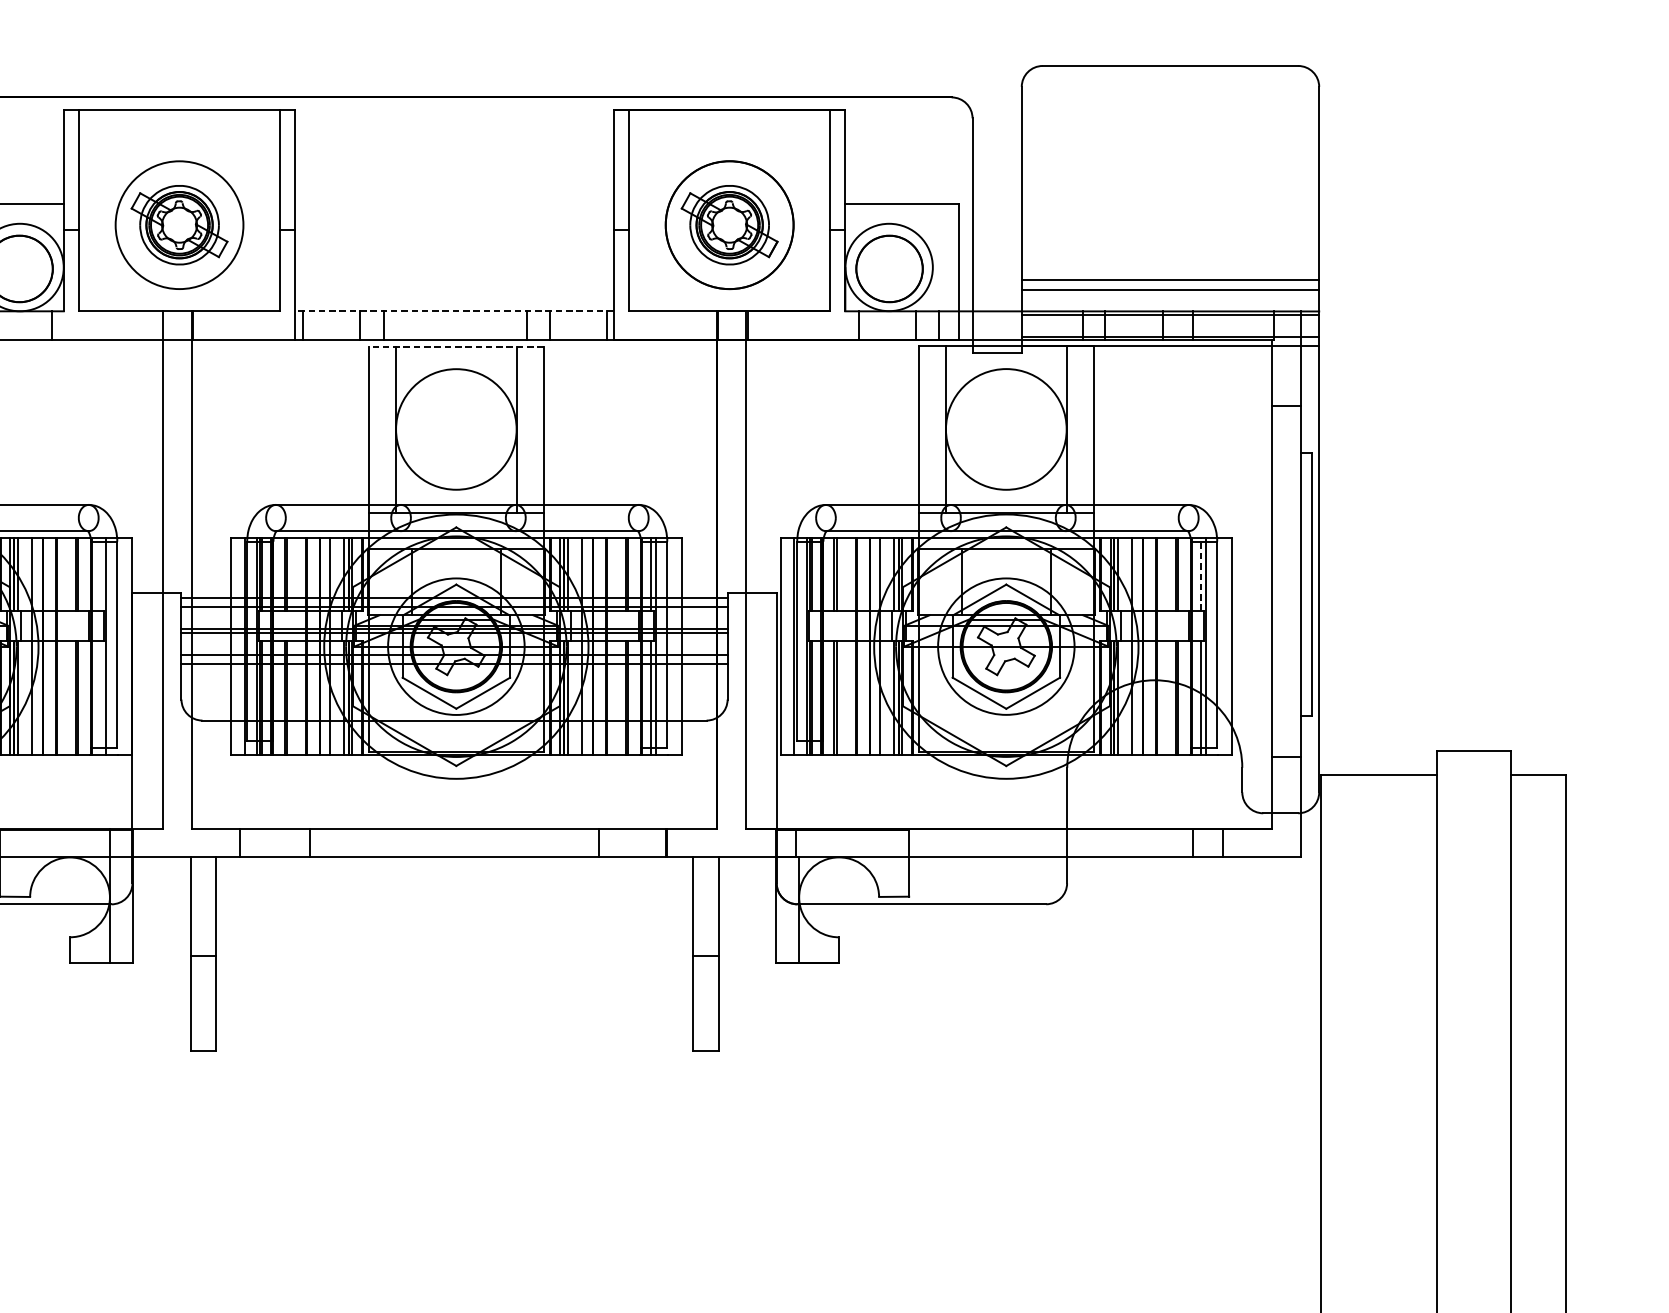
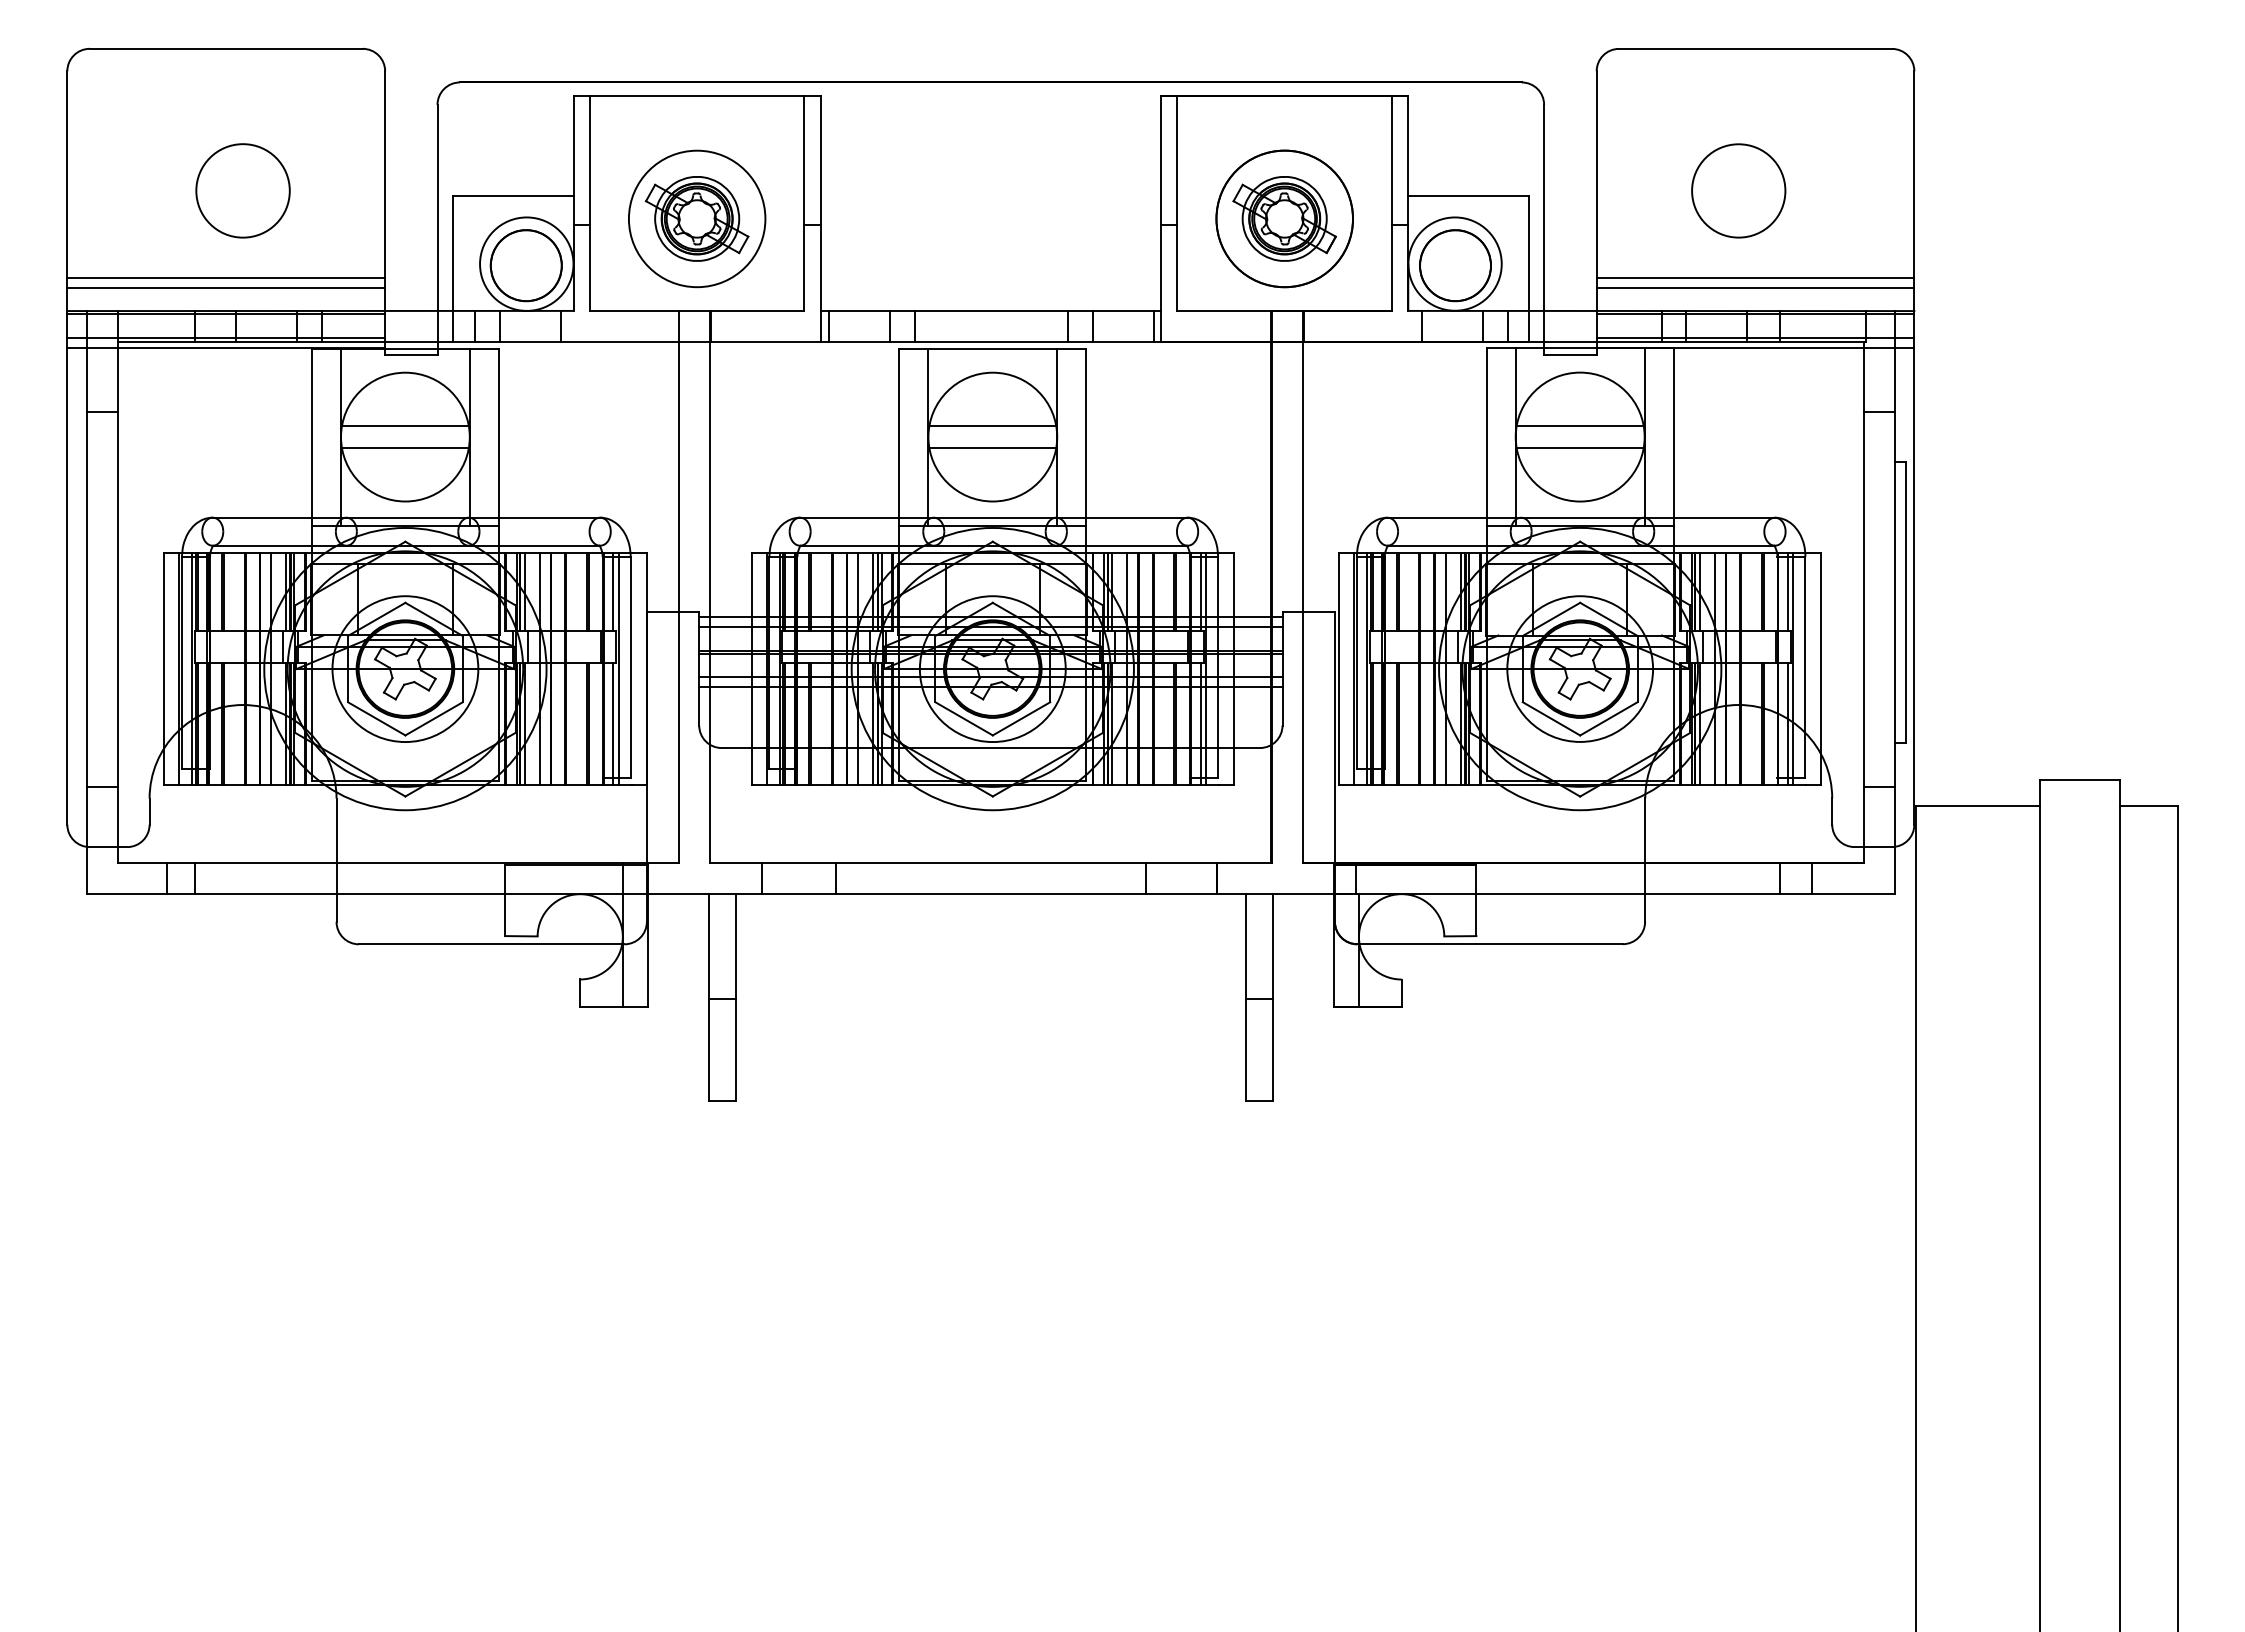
circle: (1154, 198) -> (1738, 190), added
line: (454, 310) -> (990, 310), dashed -> solid
line: (456, 346) -> (992, 348), dashed -> solid
line: (456, 419) -> (992, 426), added
line: (1005, 419) -> (1579, 426), added
line: (456, 440) -> (992, 448), added
line: (1005, 440) -> (1579, 448), added
line: (101, 574) -> (613, 591), added
line: (1201, 574) -> (1788, 592), dashed -> solid
line: (101, 698) -> (613, 724), added

